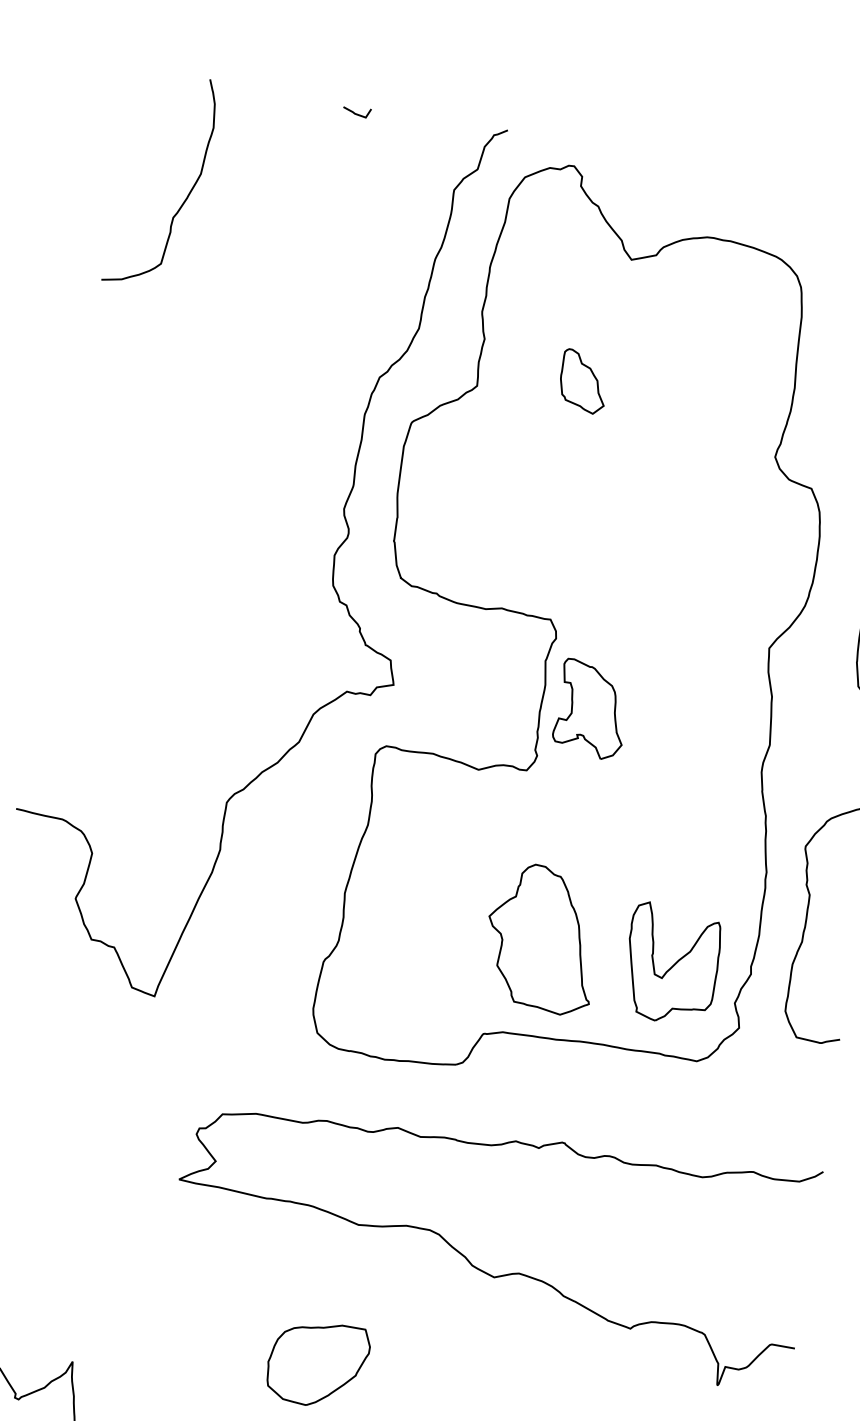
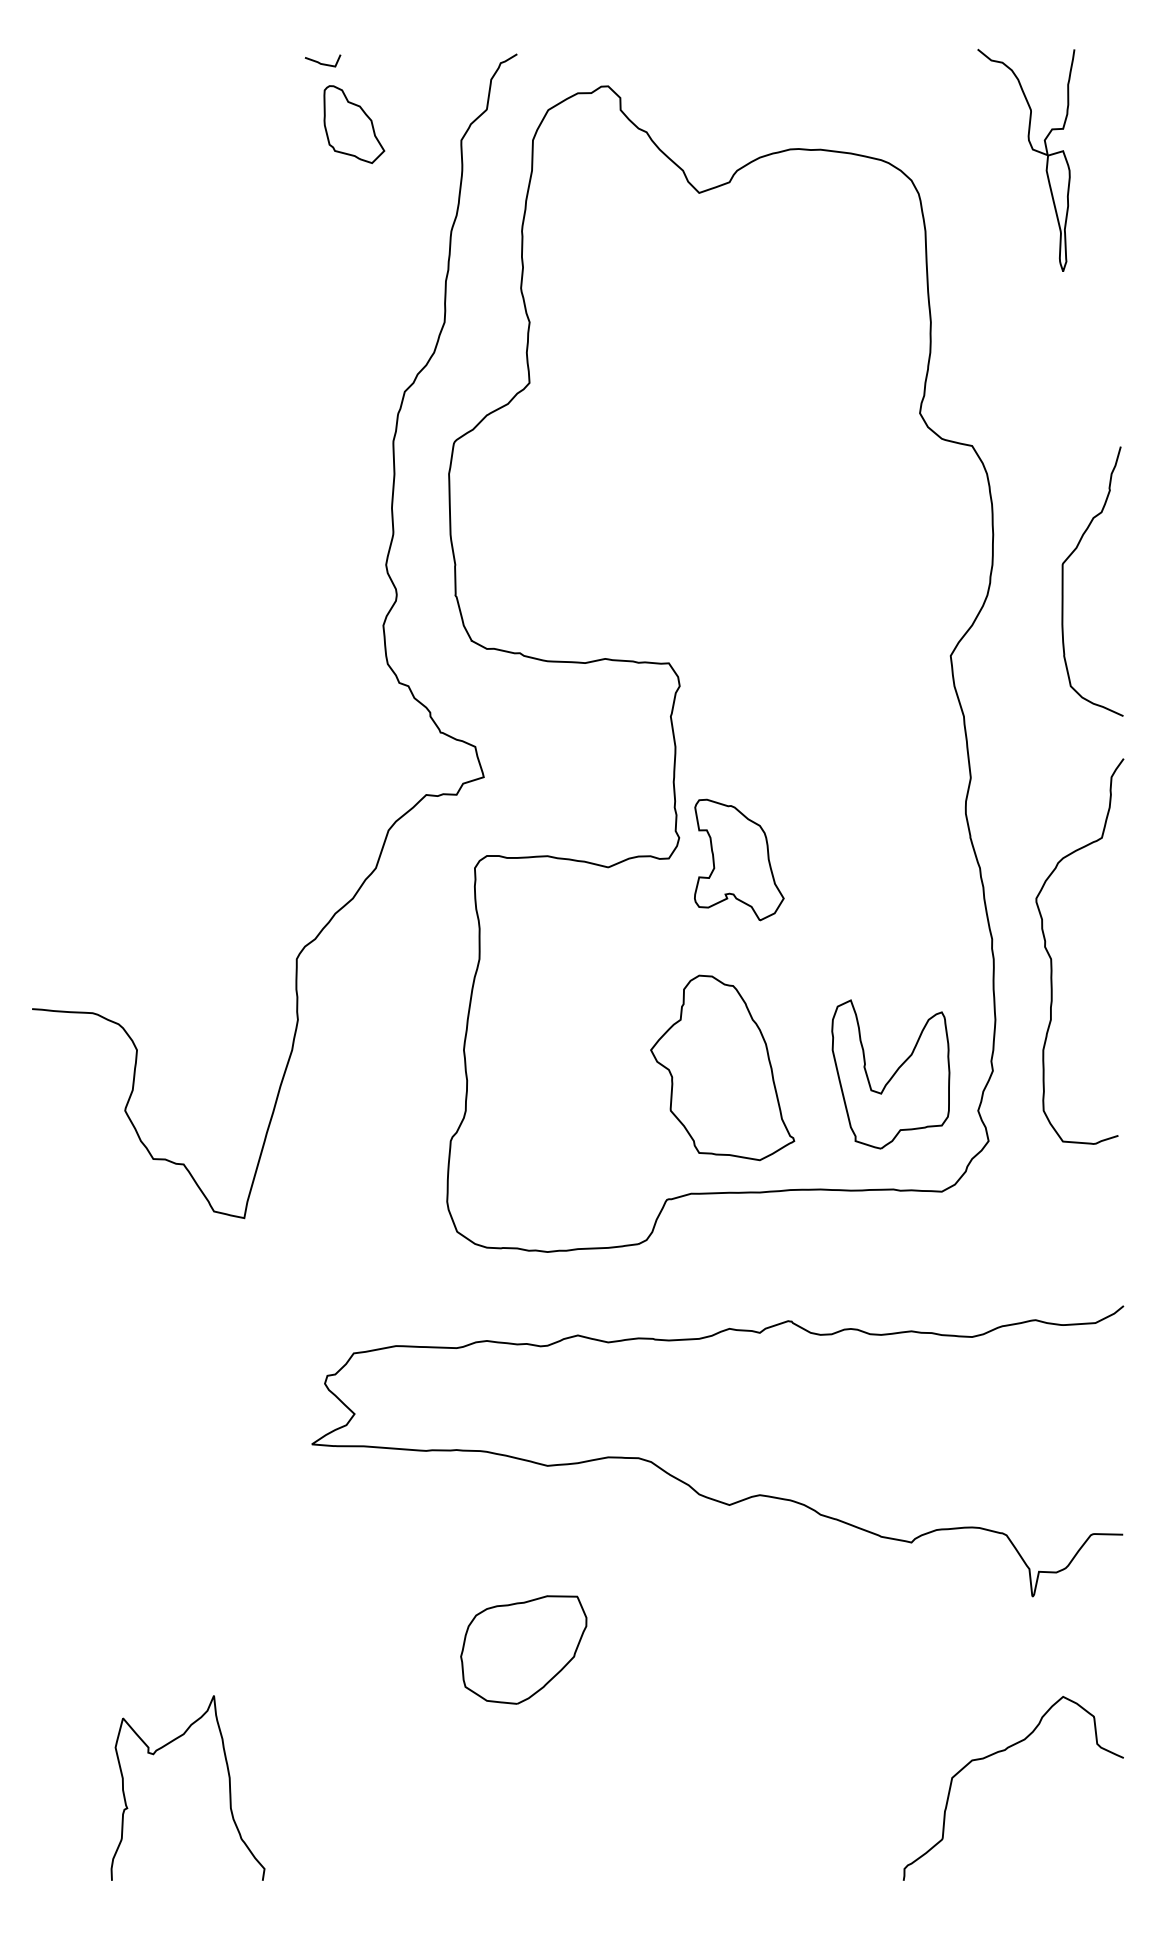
curve: (188, 194) -> (126, 198), removed
part: (583, 381) -> (354, 124), moved
part: (592, 709) -> (739, 859), moved

